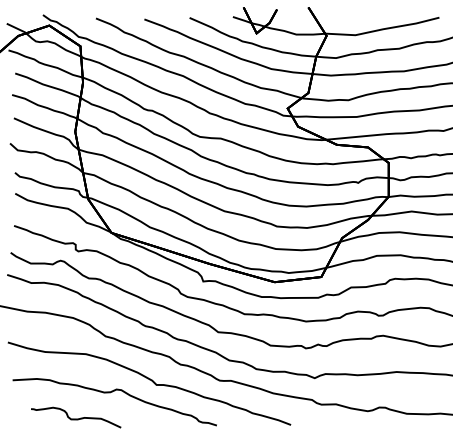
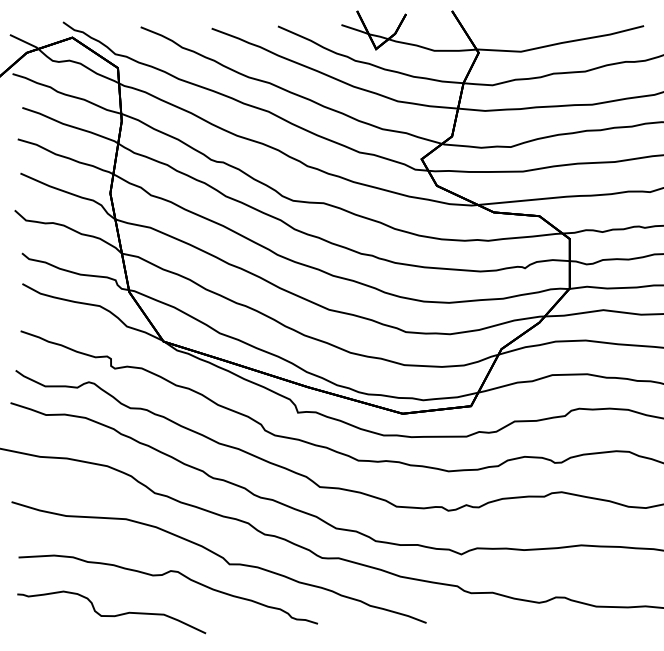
part: (75, 417) -> (110, 612), size x1.43

